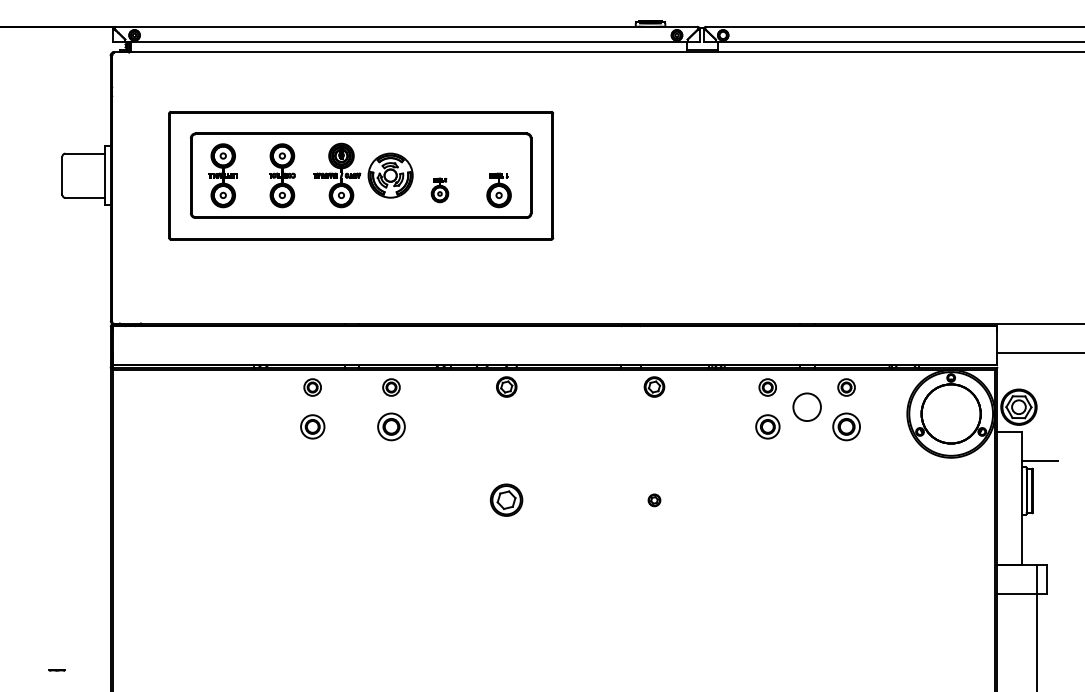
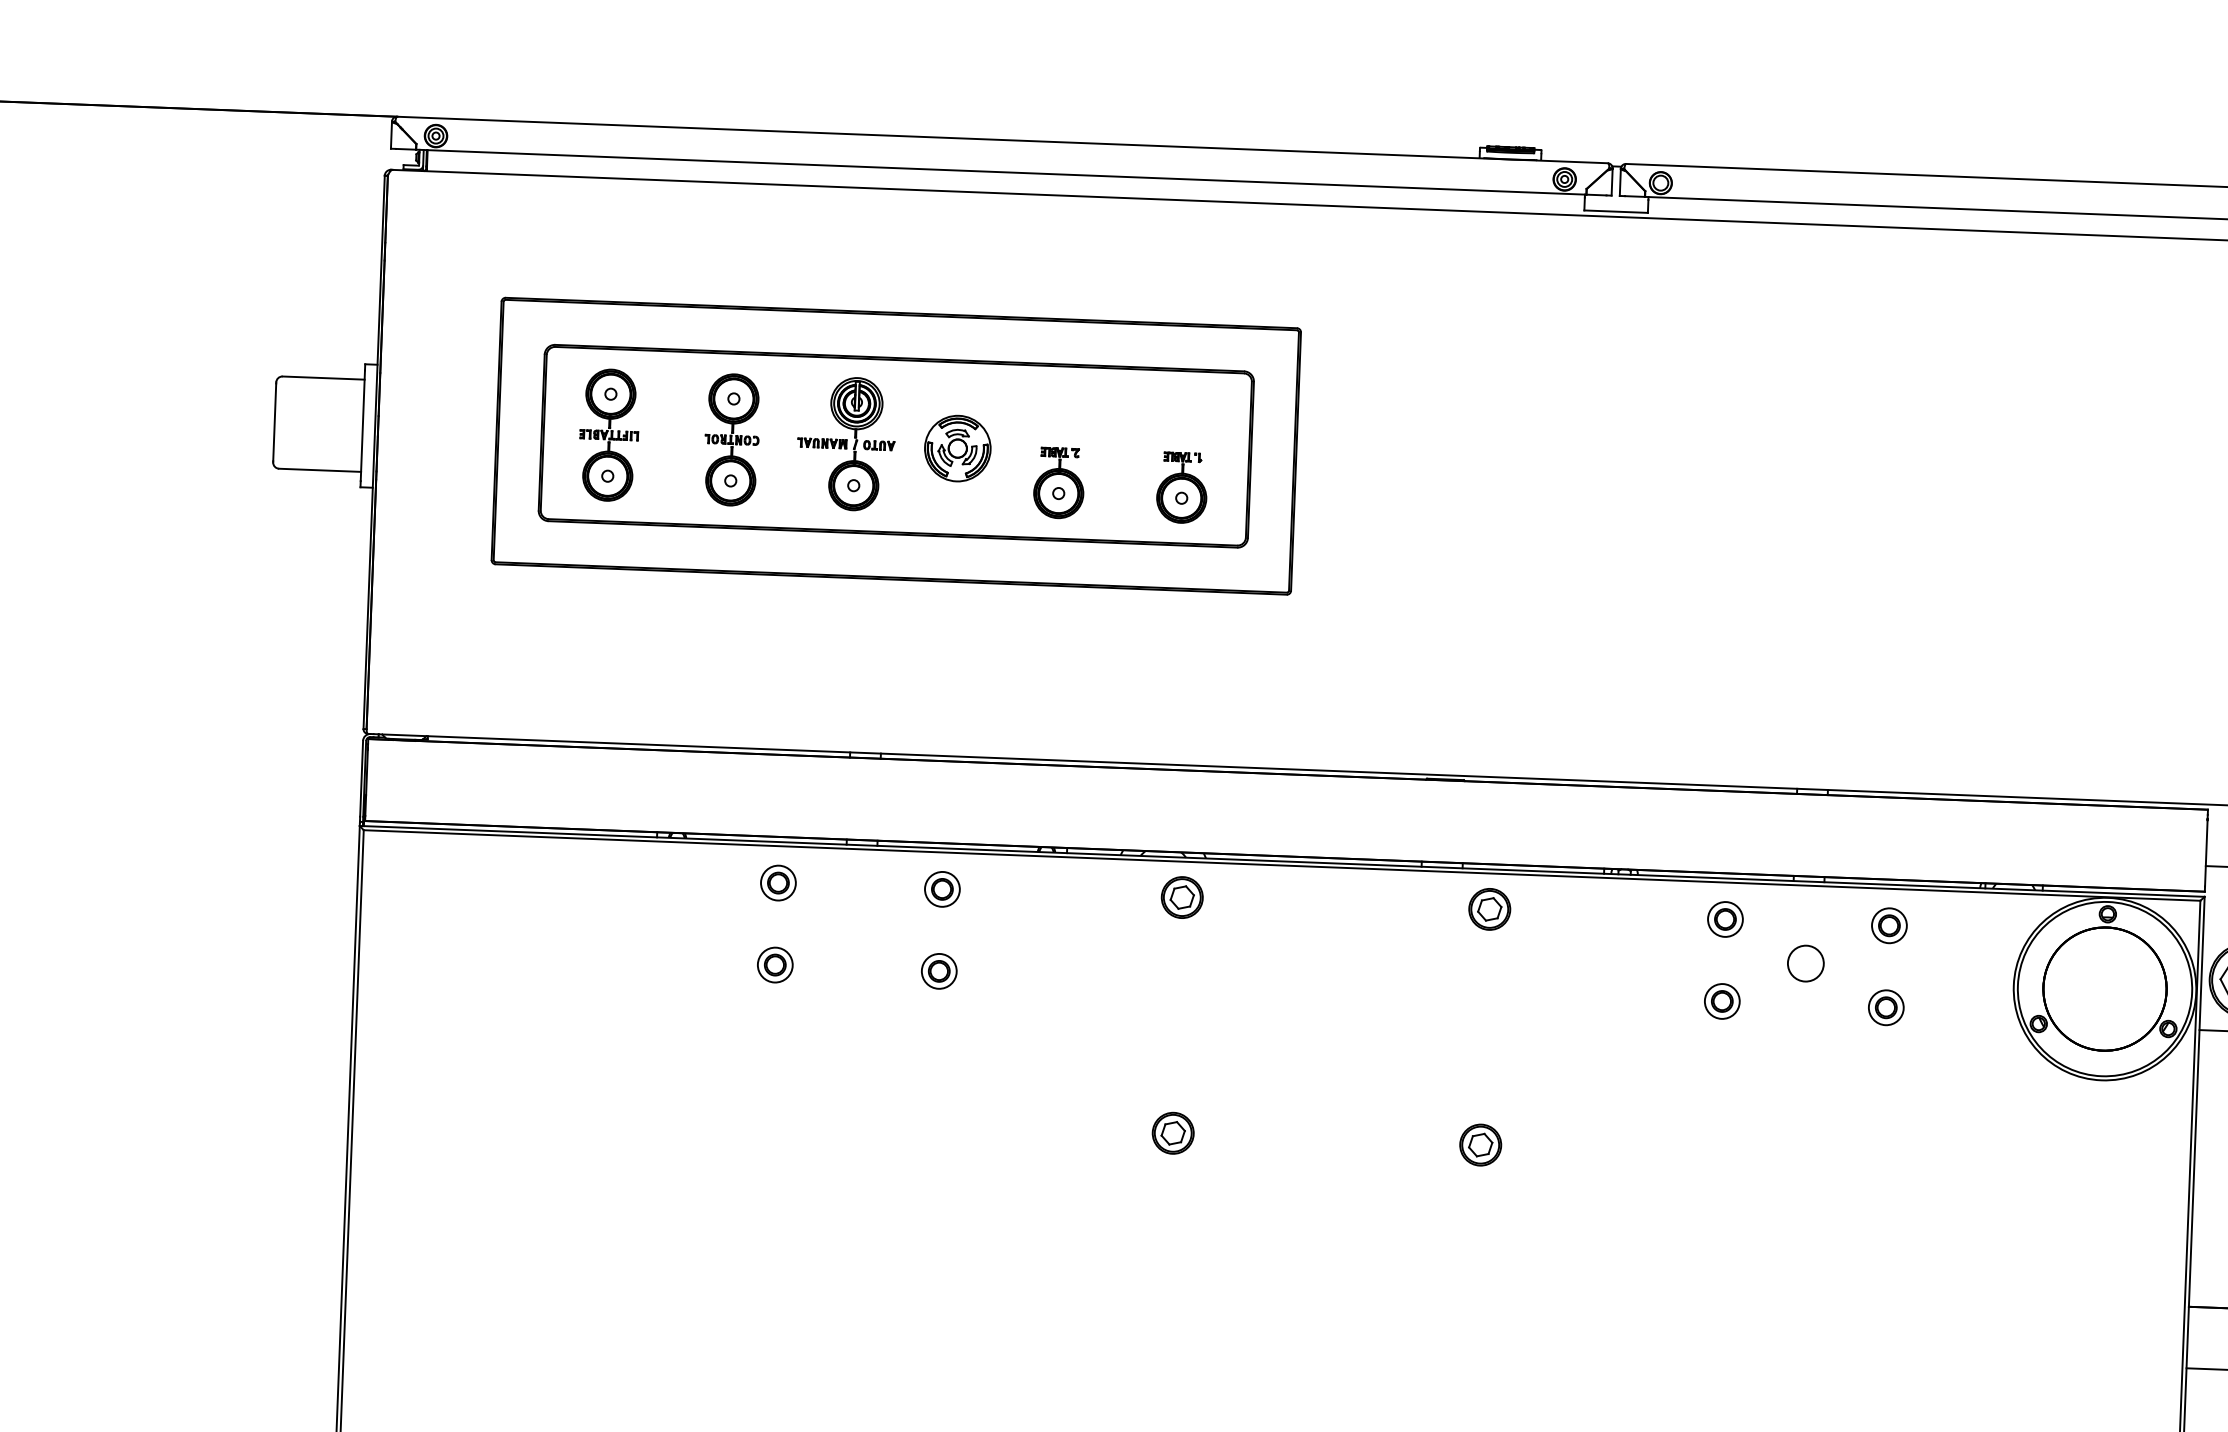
part: (390, 175) -> (957, 448), size x0.71
part: (439, 190) -> (1058, 483), size x1.43
circle: (806, 406) -> (1804, 962), size x0.62
part: (312, 426) -> (774, 964), size x0.71
part: (391, 426) -> (939, 970), size x0.62
part: (767, 426) -> (1721, 1000), size x0.71
part: (846, 426) -> (1886, 1006), size x0.62
part: (506, 500) -> (1172, 1133), size x0.62
part: (654, 500) -> (1480, 1145), size x1.67

